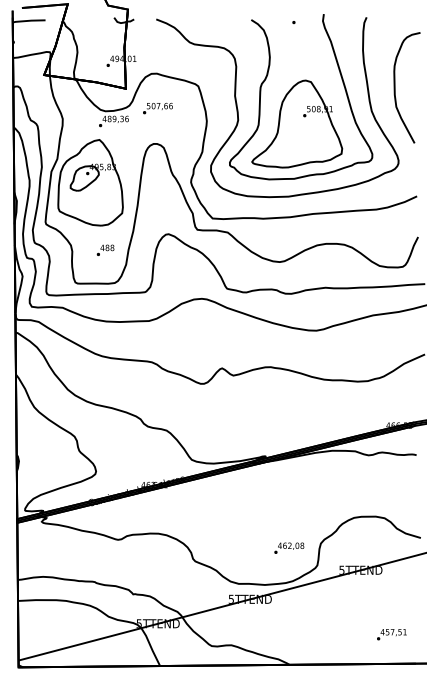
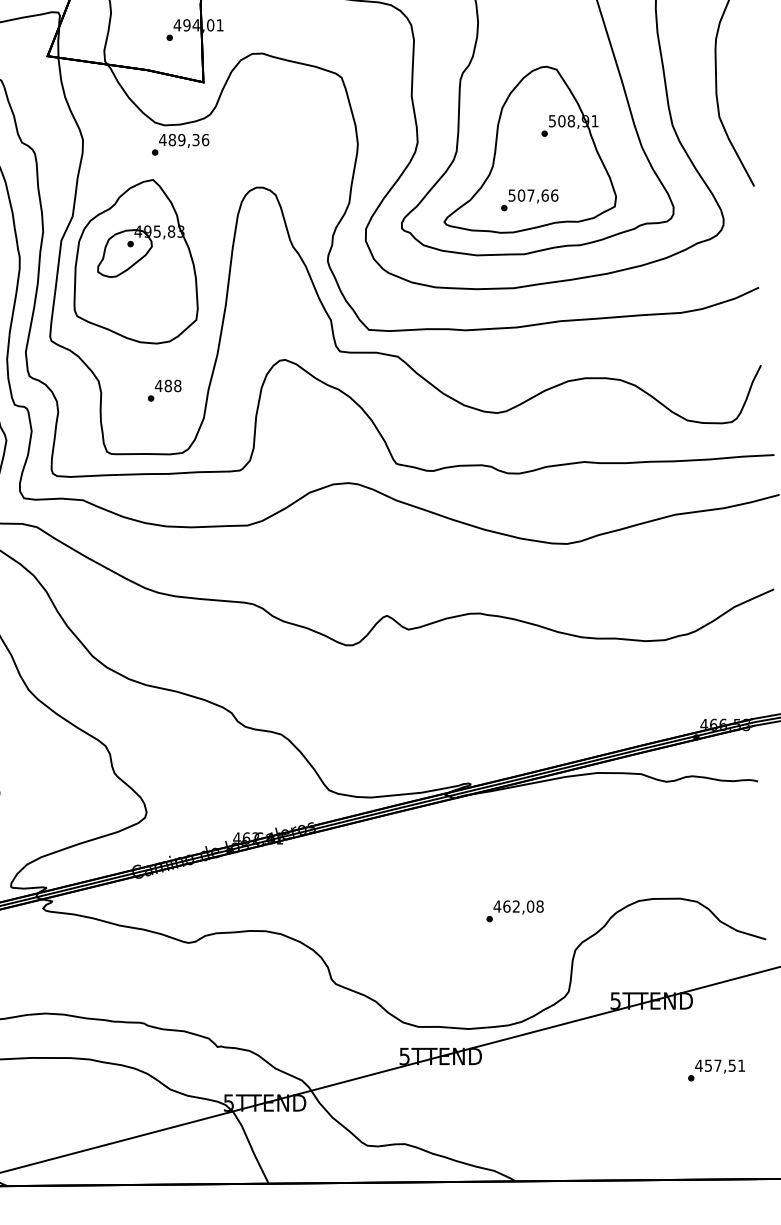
text: (157, 108) -> (528, 200), moved
text: (289, 547) -> (515, 909), moved
text: (391, 634) -> (715, 1070), moved

